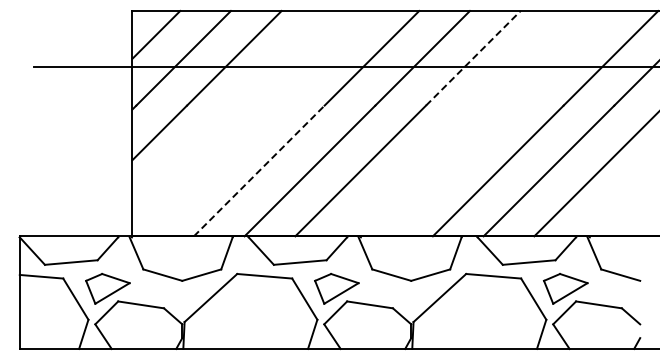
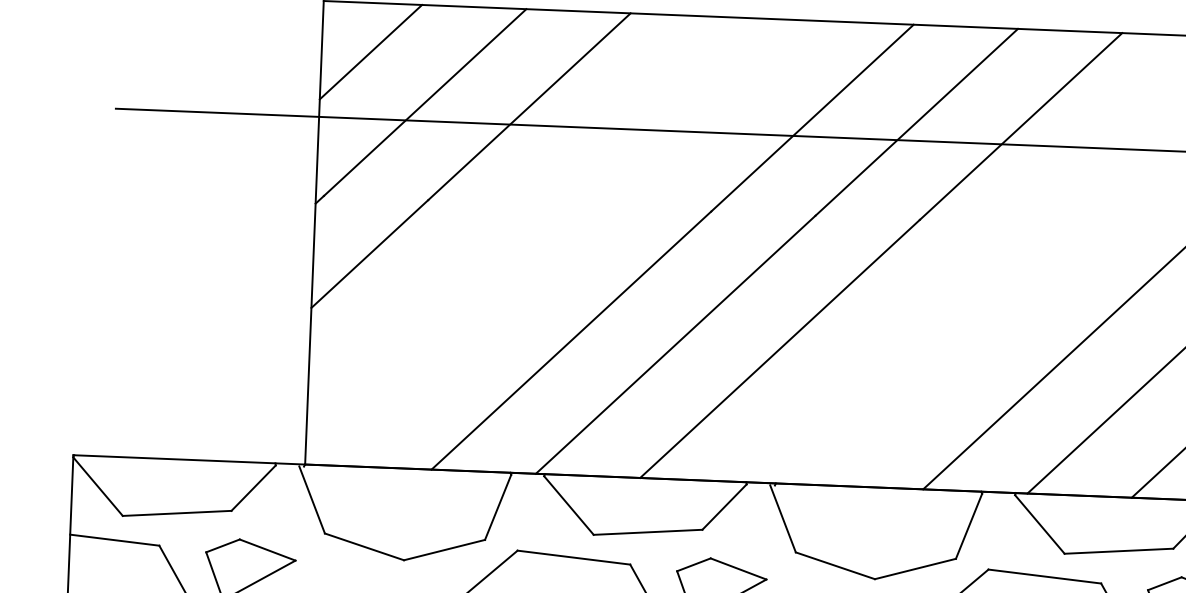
line: (473, 58) -> (1021, 126), dashed -> solid
line: (259, 170) -> (571, 339), dashed -> solid

